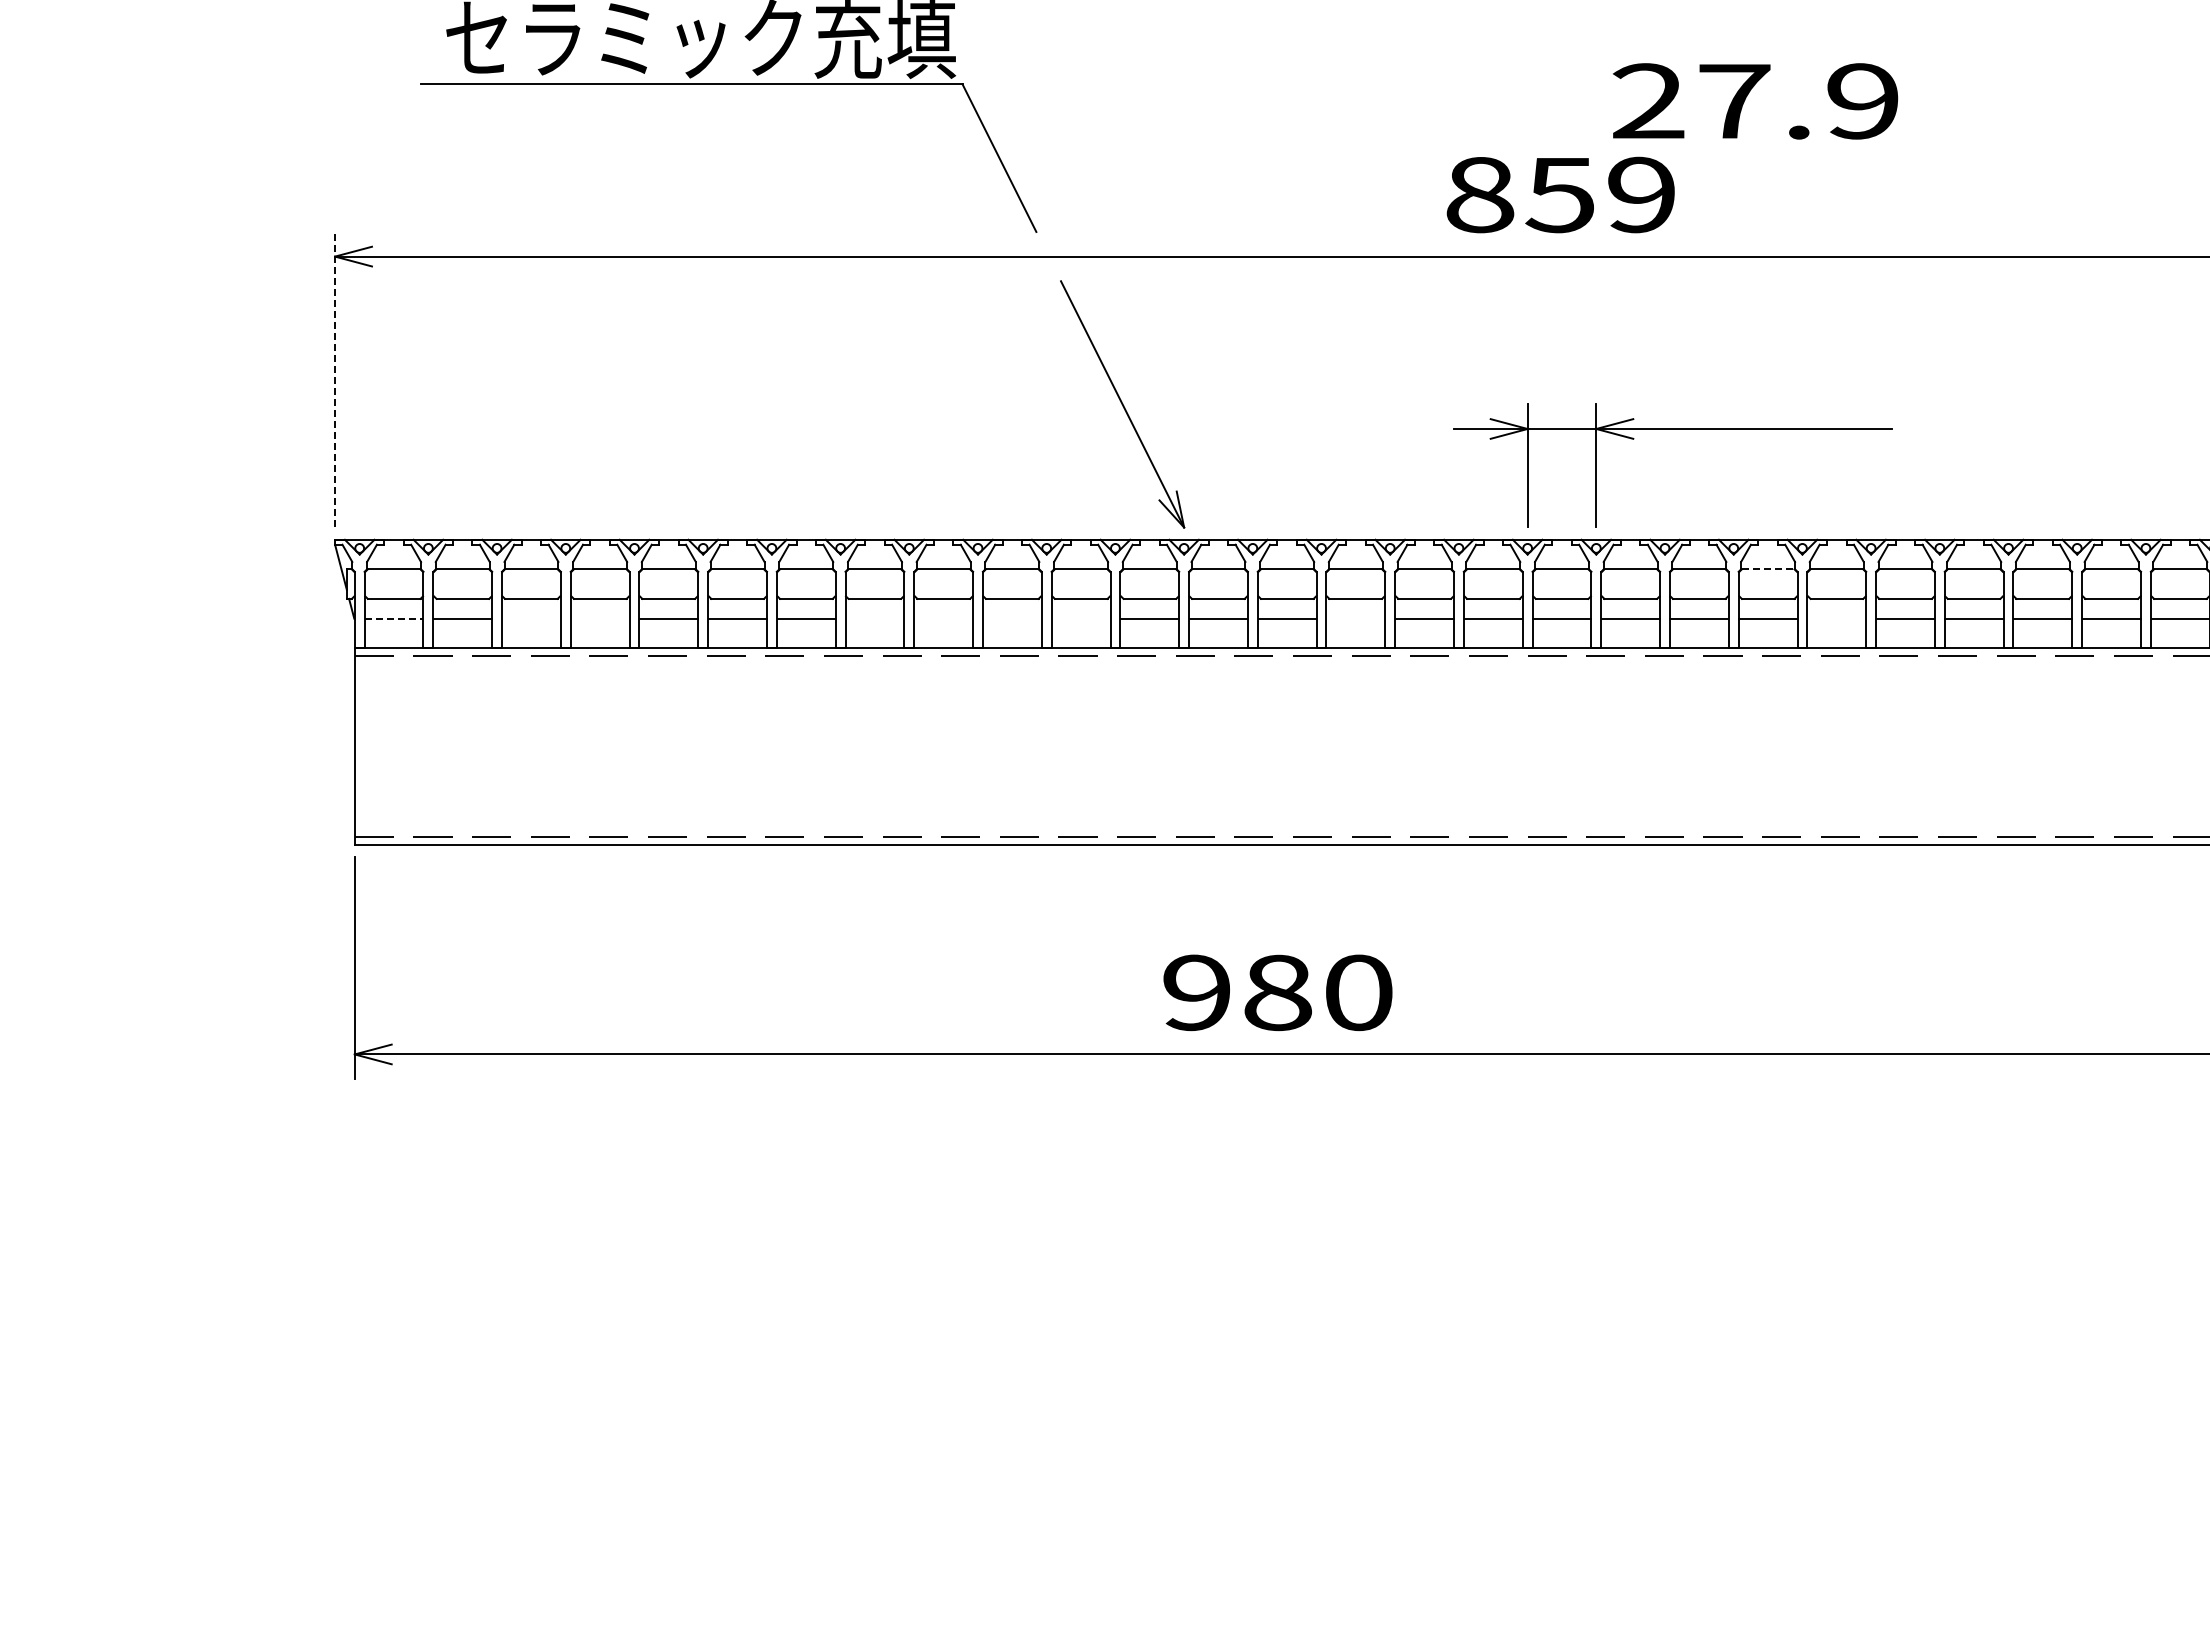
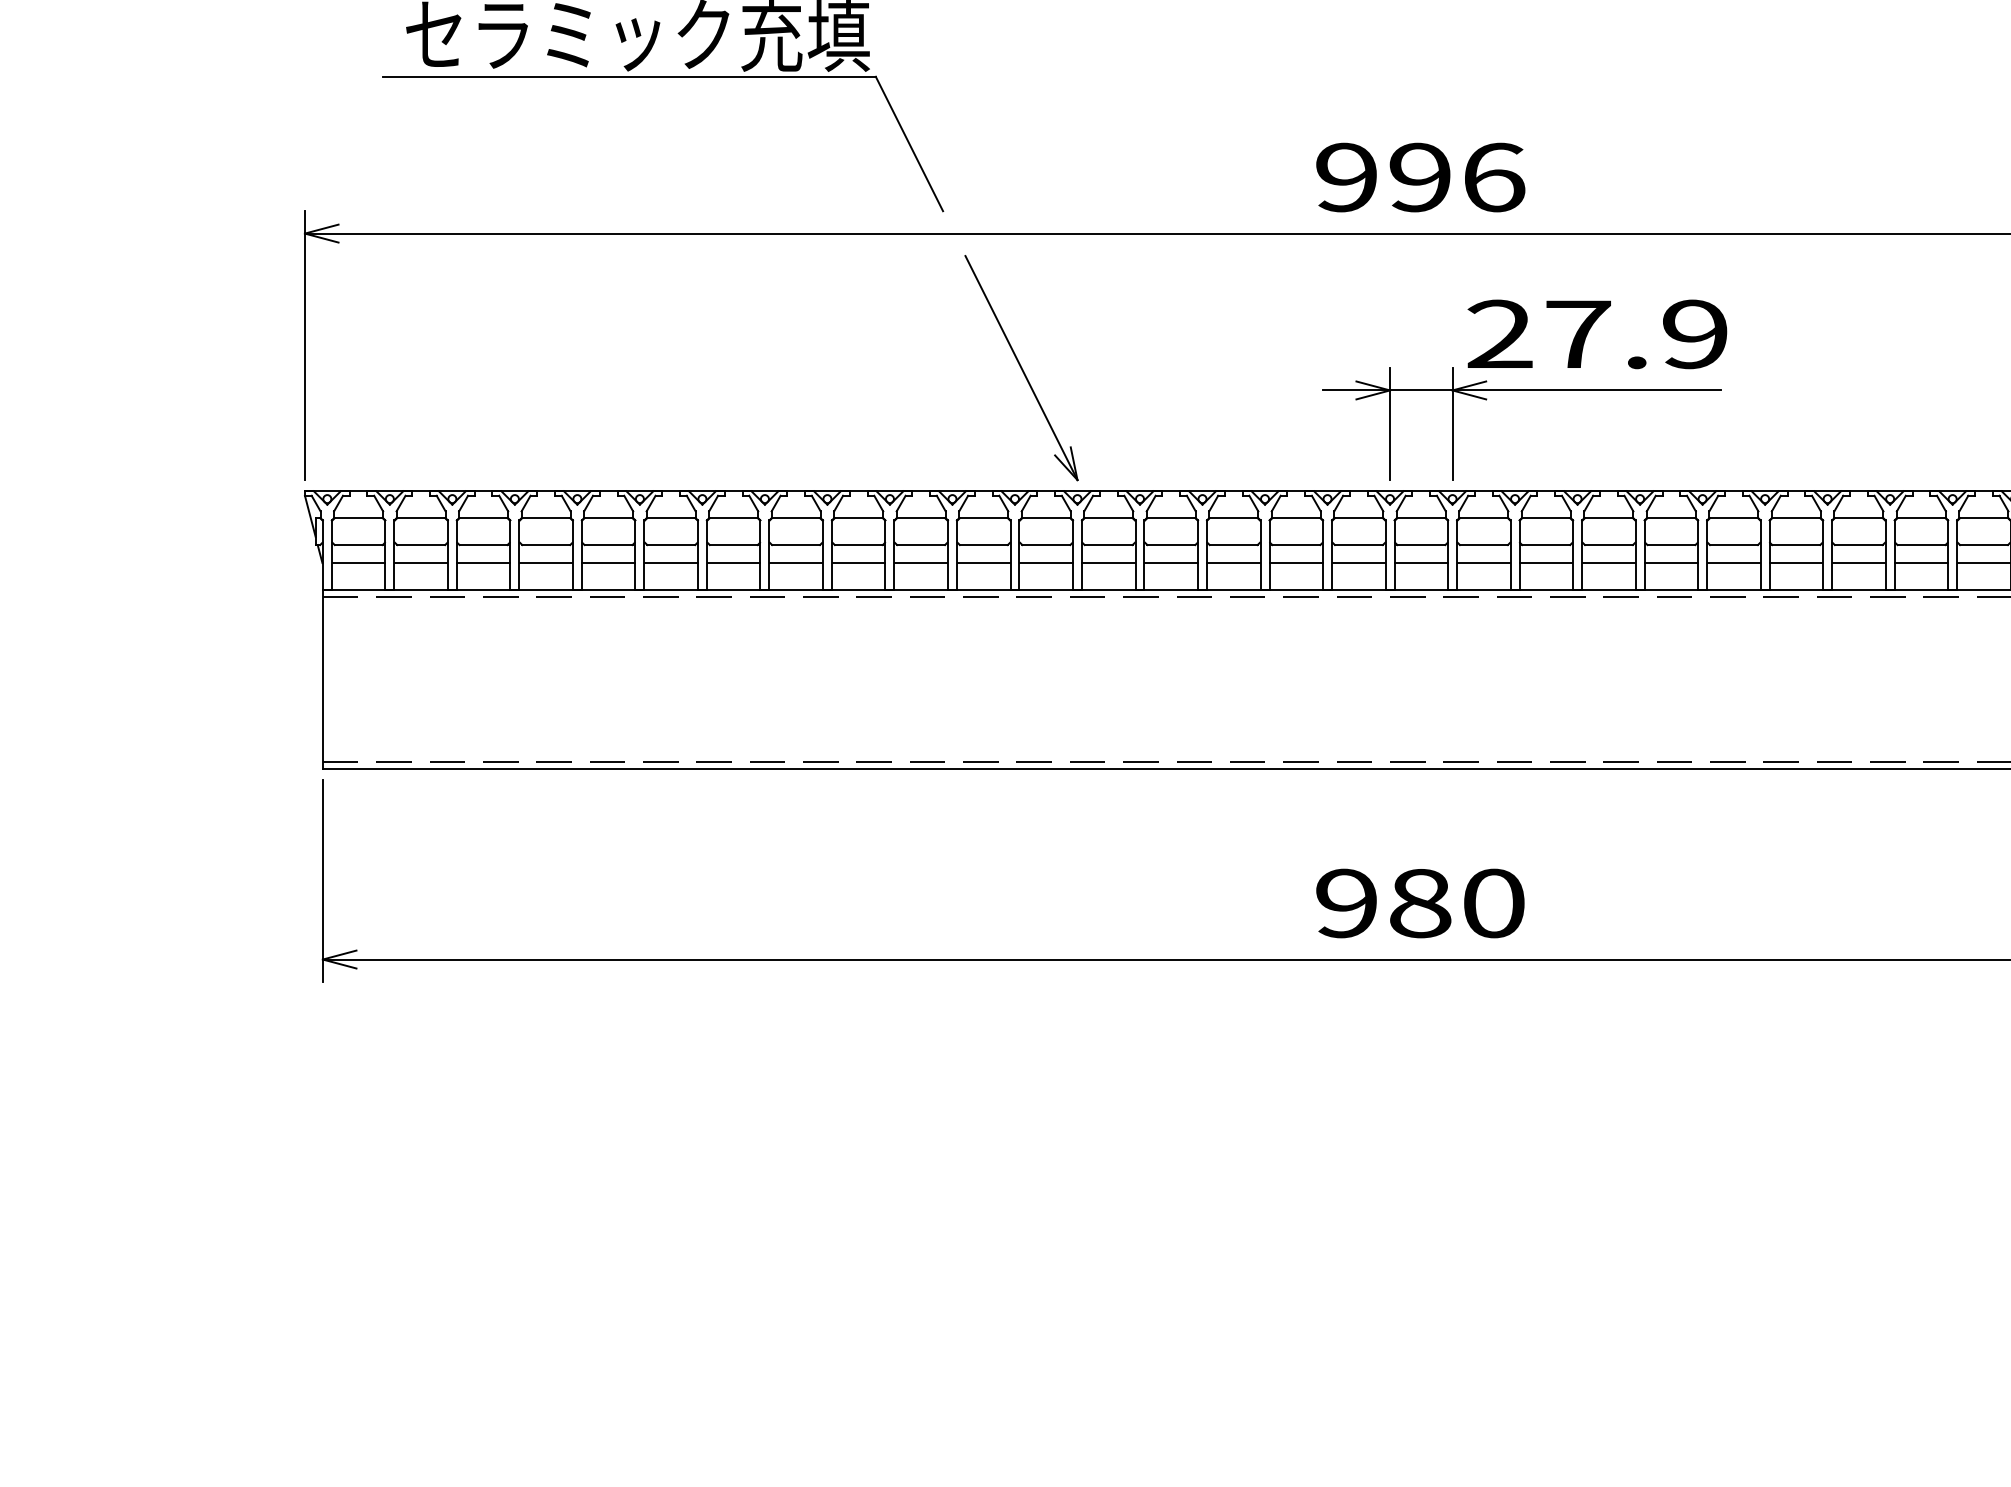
text: (1755, 101) -> (1597, 334), moved
text: (1561, 194) -> (1420, 177), 859 -> 996
line: (335, 379) -> (305, 345), dashed -> solid
line: (1768, 569) -> (1609, 518), dashed -> solid
line: (394, 618) -> (359, 562), dashed -> solid
line: (531, 618) -> (483, 562), added
line: (600, 618) -> (546, 562), added
line: (874, 618) -> (795, 562), added
line: (943, 618) -> (858, 562), added
line: (1012, 618) -> (921, 562), added
line: (1081, 618) -> (984, 562), added
line: (1355, 618) -> (1233, 562), added
line: (1836, 618) -> (1671, 562), added
text: (1277, 992) -> (1419, 903), moved

